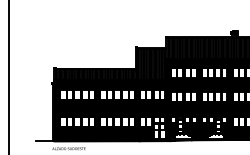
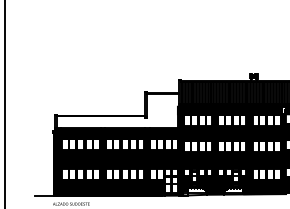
hatch: (110, 64) -> (117, 110), removed

